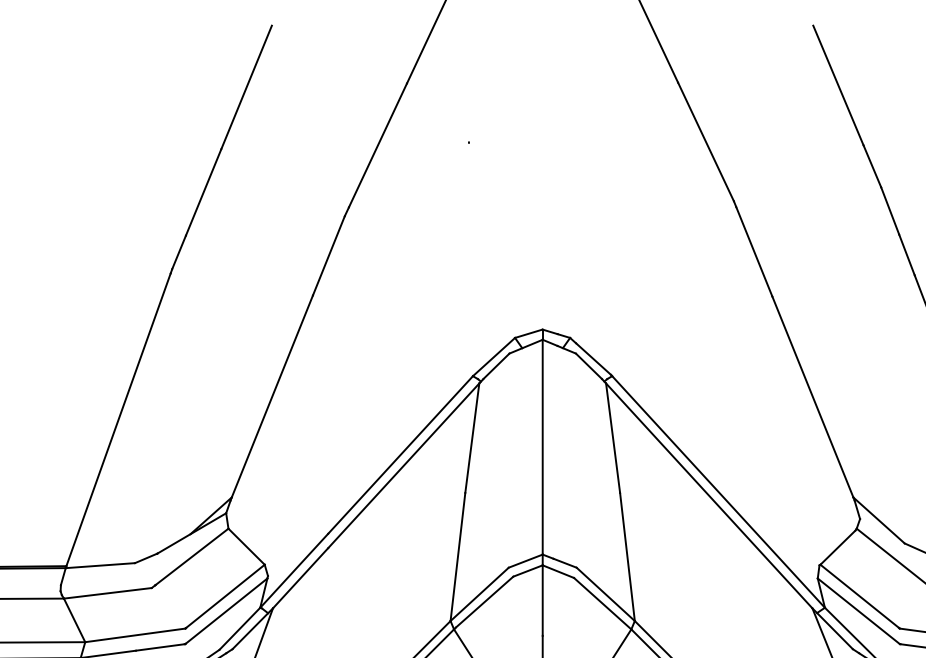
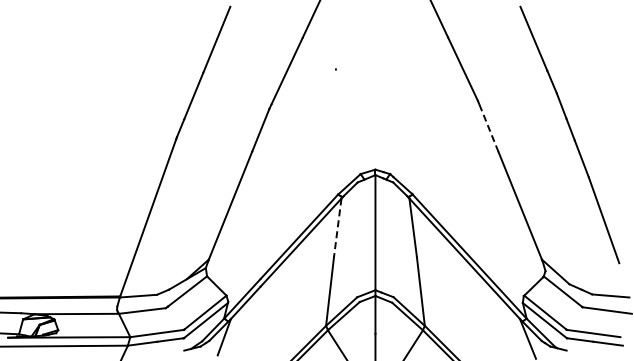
line: (753, 250) -> (488, 127), solid -> dashed
line: (471, 437) -> (337, 227), solid -> dashed

